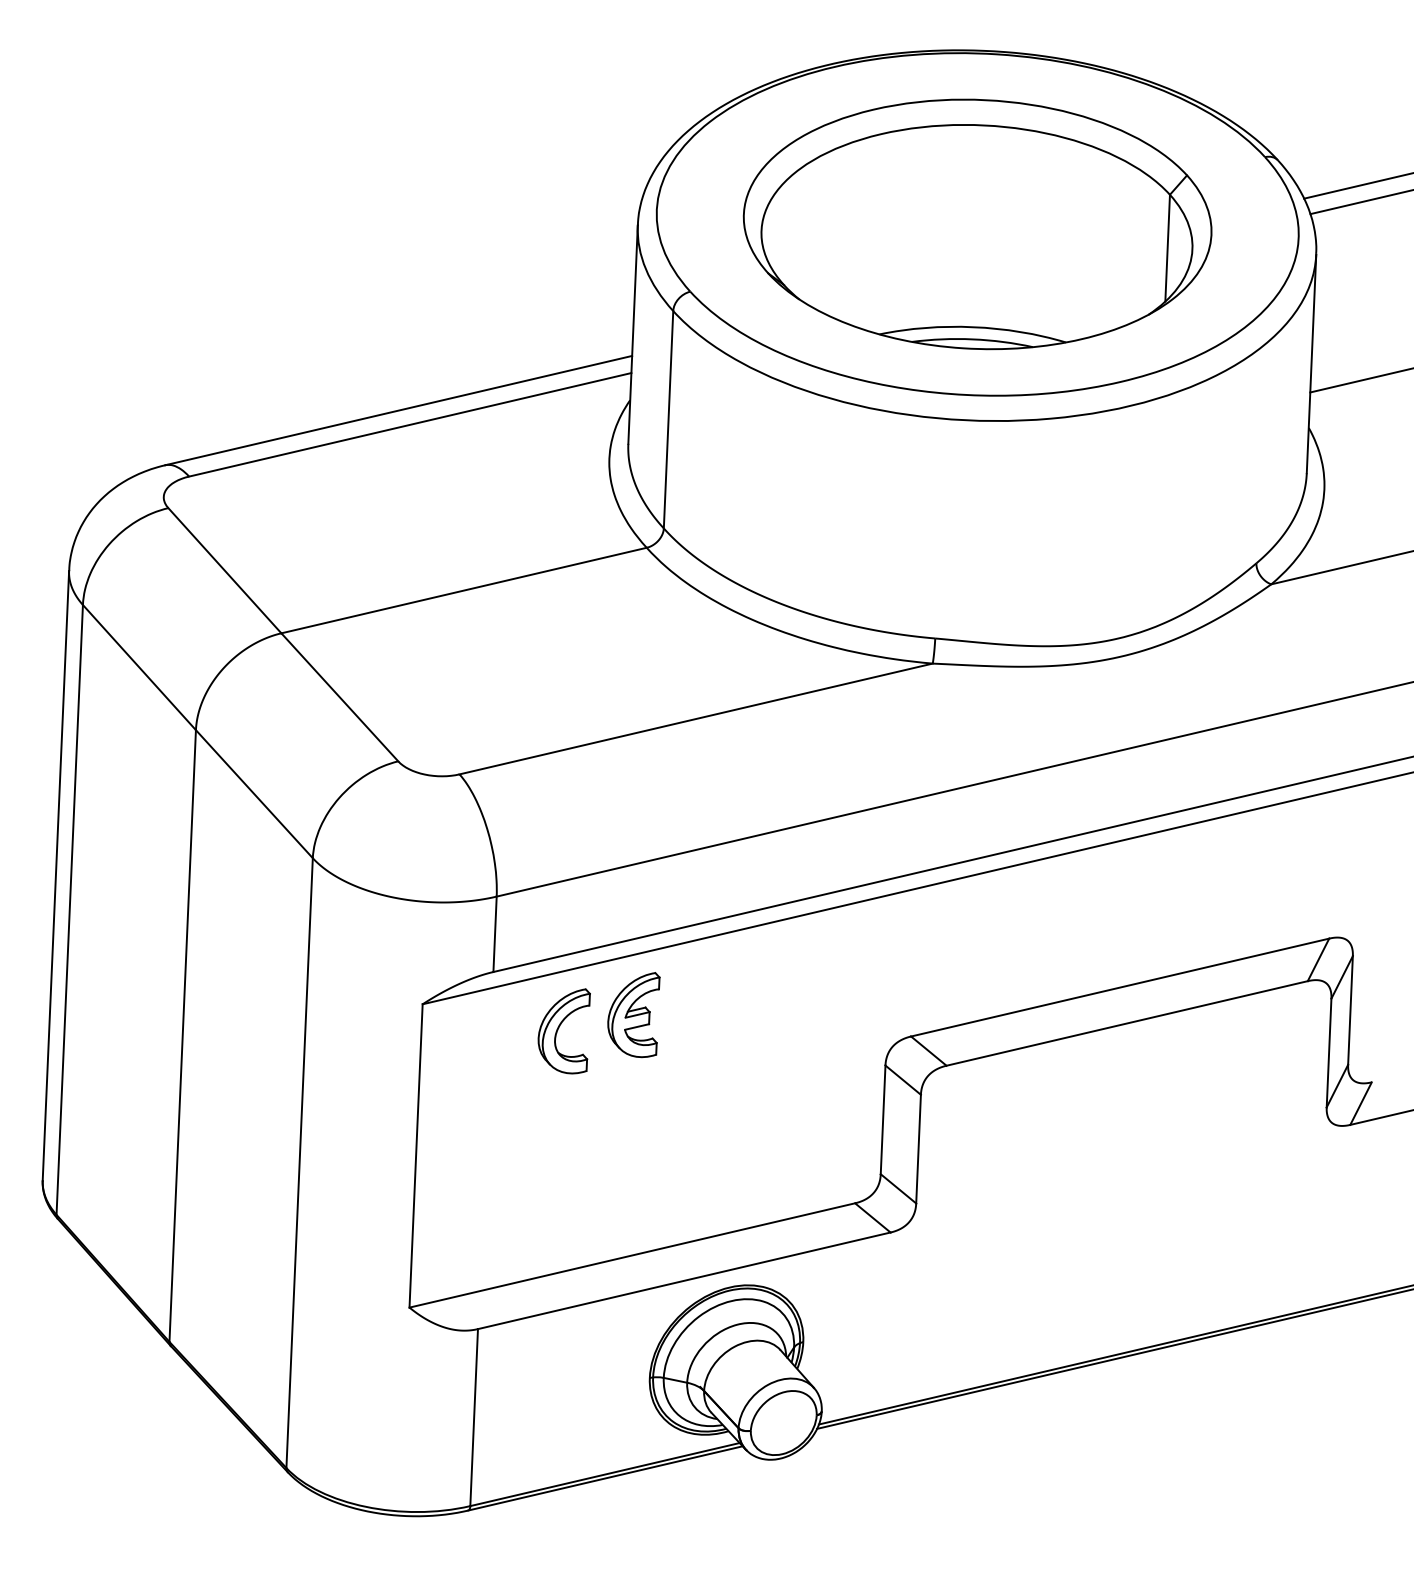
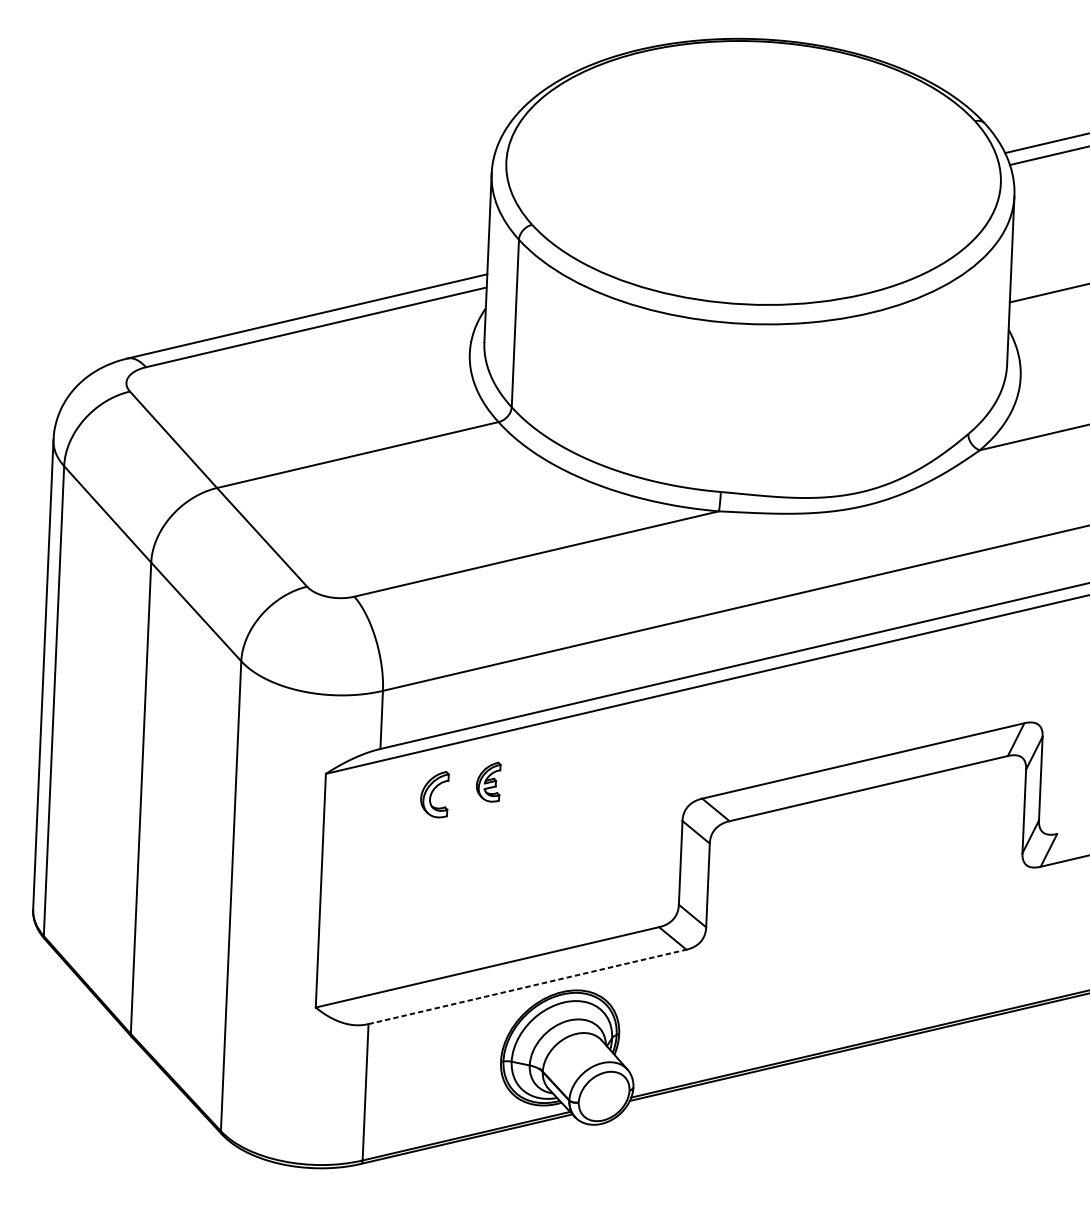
part: (977, 224) -> (753, 173), removed
part: (633, 1015) -> (488, 782), size x0.6
part: (563, 1031) -> (434, 794), size x0.7
line: (684, 1280) -> (527, 986), solid -> dashed

